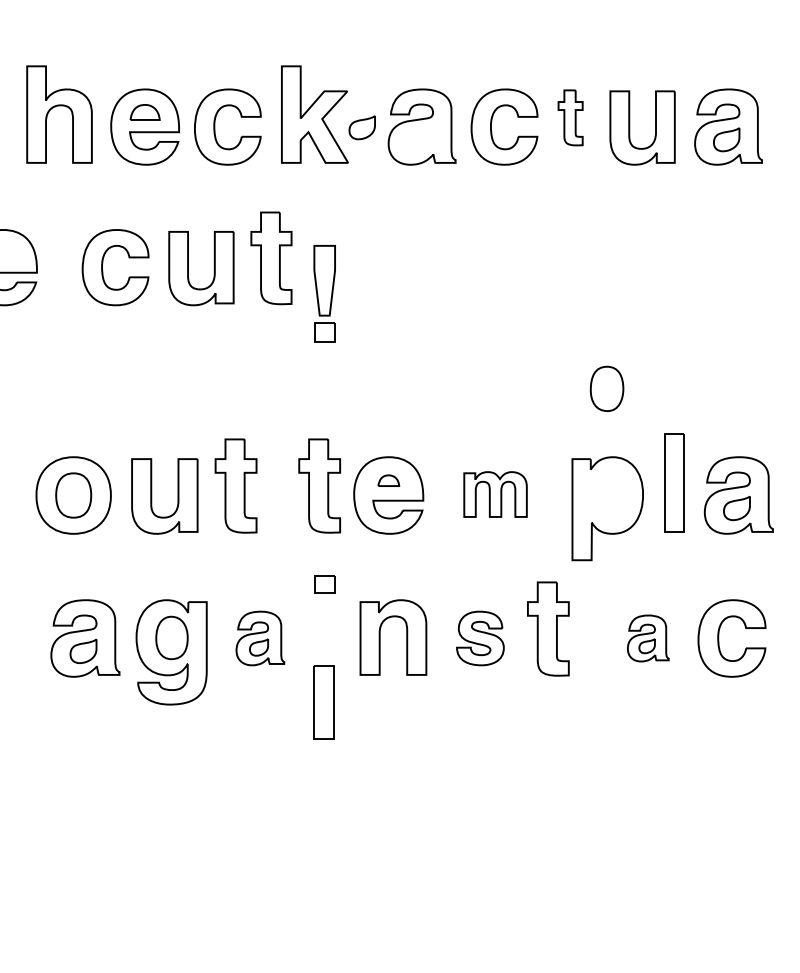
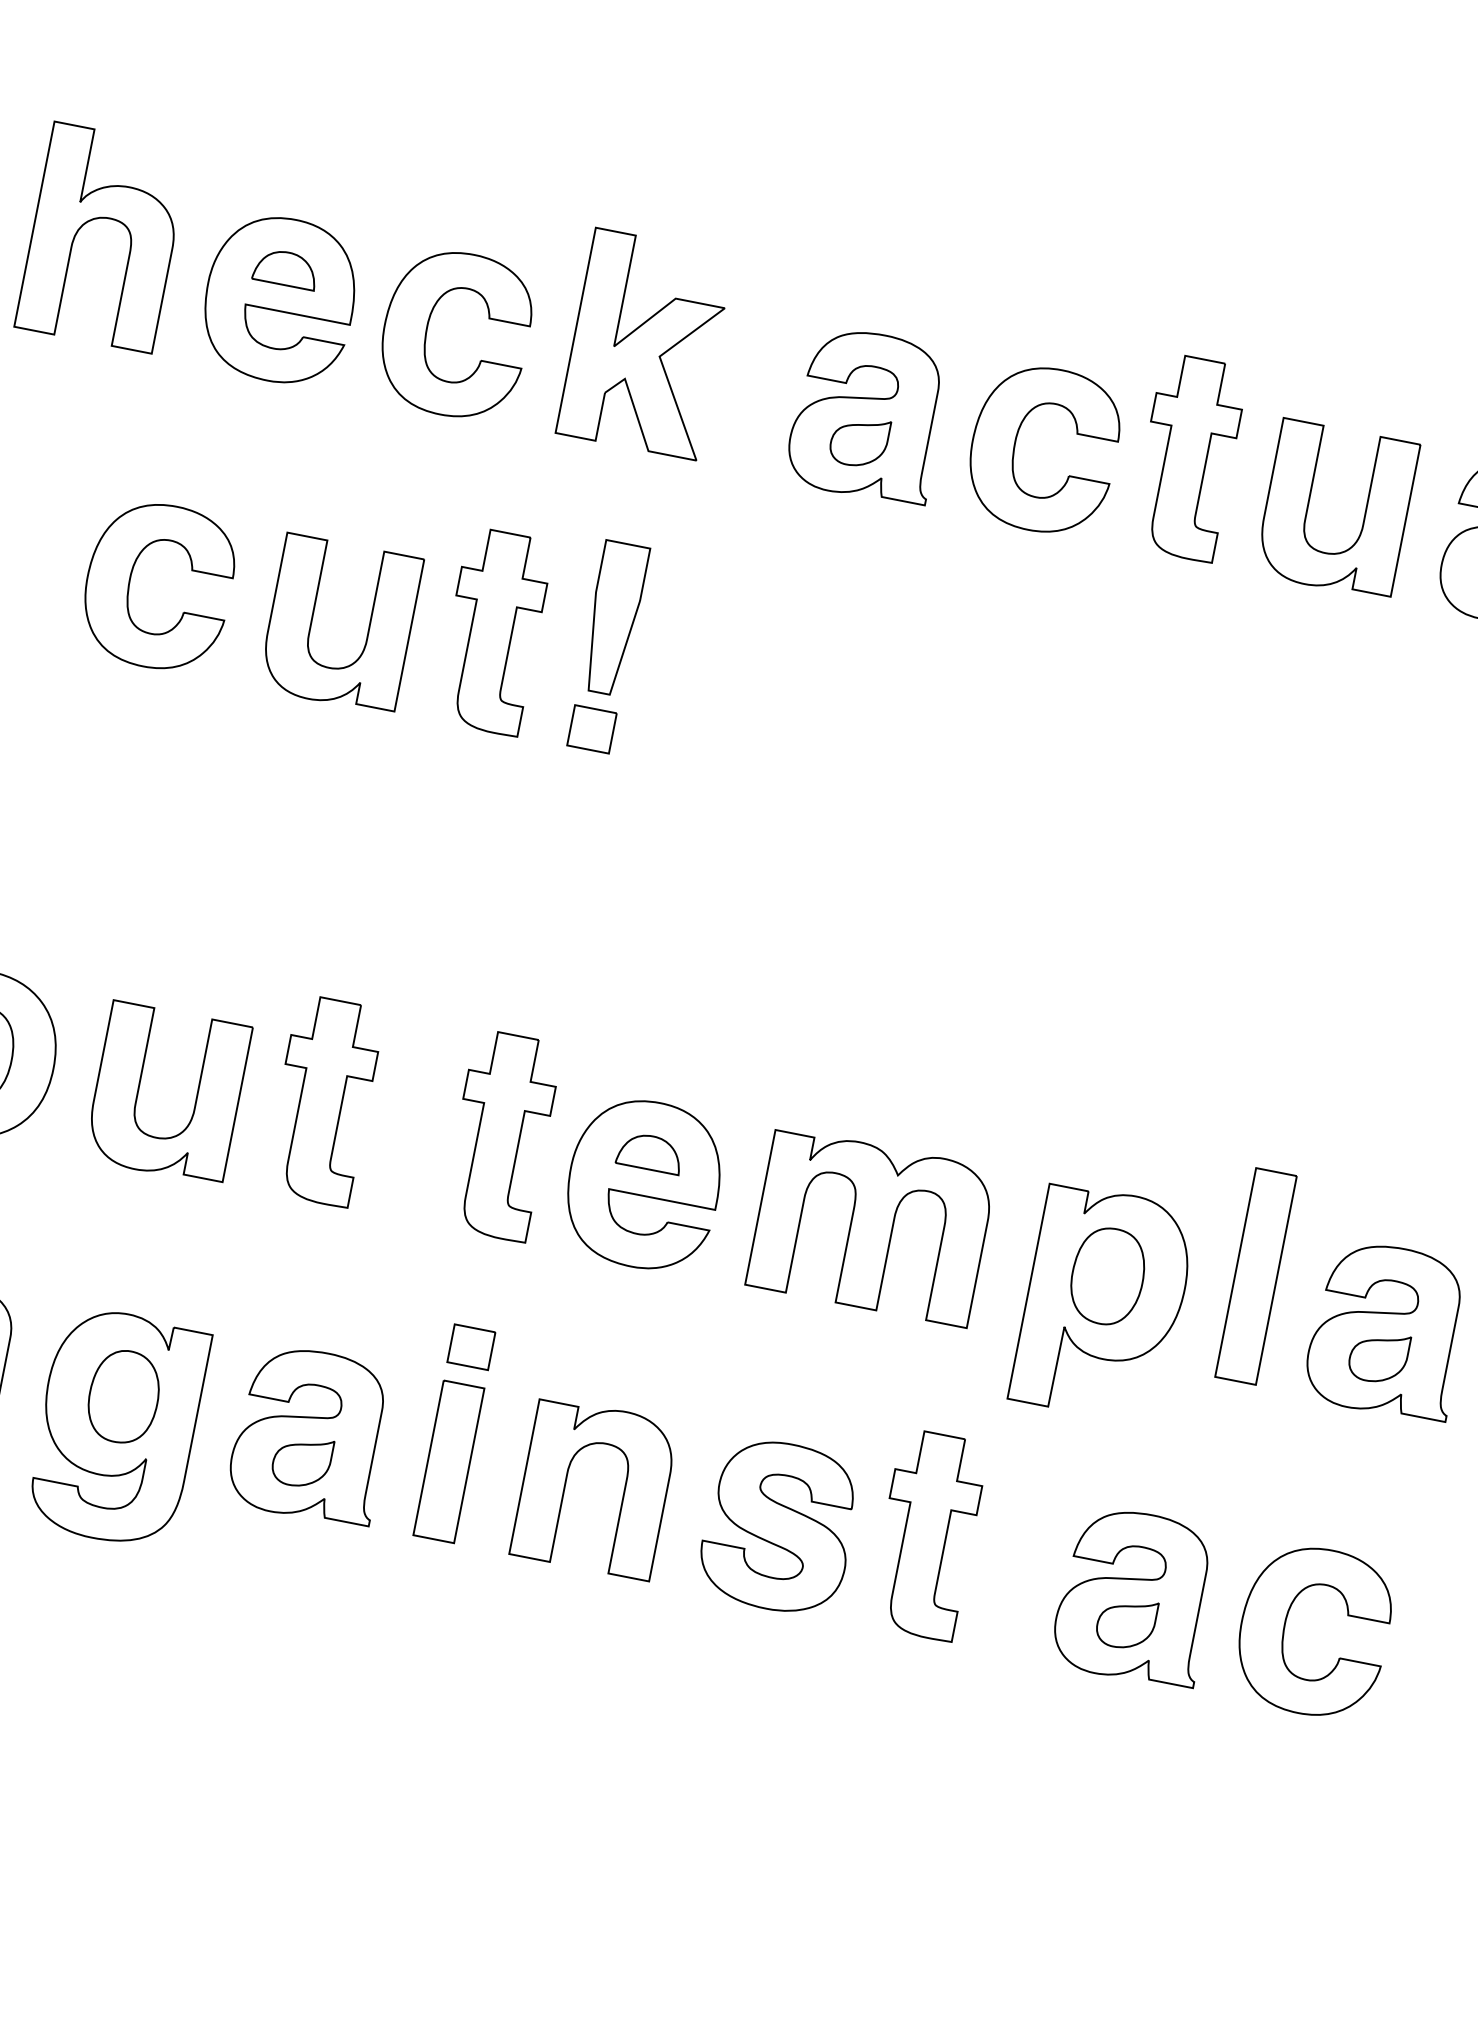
part: (570, 117) -> (1187, 456), size x1.67
part: (361, 127) -> (857, 440), moved
part: (324, 293) -> (607, 645), moved
part: (606, 388) -> (1106, 1275), moved
part: (388, 480) -> (649, 1152), size x1.43
part: (495, 494) -> (871, 1226), size x1.67
part: (260, 638) -> (311, 1434), size x1.43
part: (480, 638) -> (779, 1526), size x1.43
part: (648, 638) -> (1136, 1596), size x1.67
part: (323, 702) -> (447, 1461), moved

